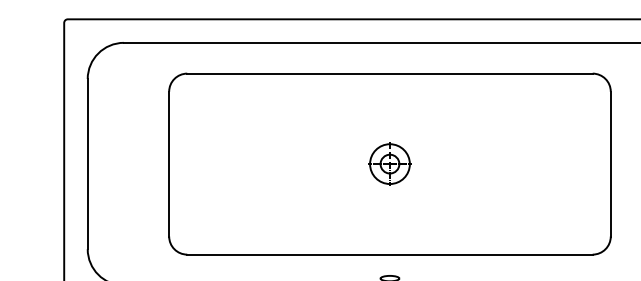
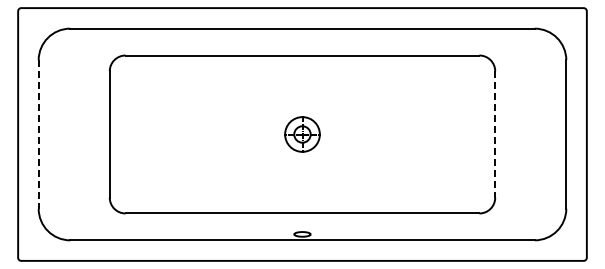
line: (87, 165) -> (38, 135), solid -> dashed
line: (611, 165) -> (495, 135), solid -> dashed

